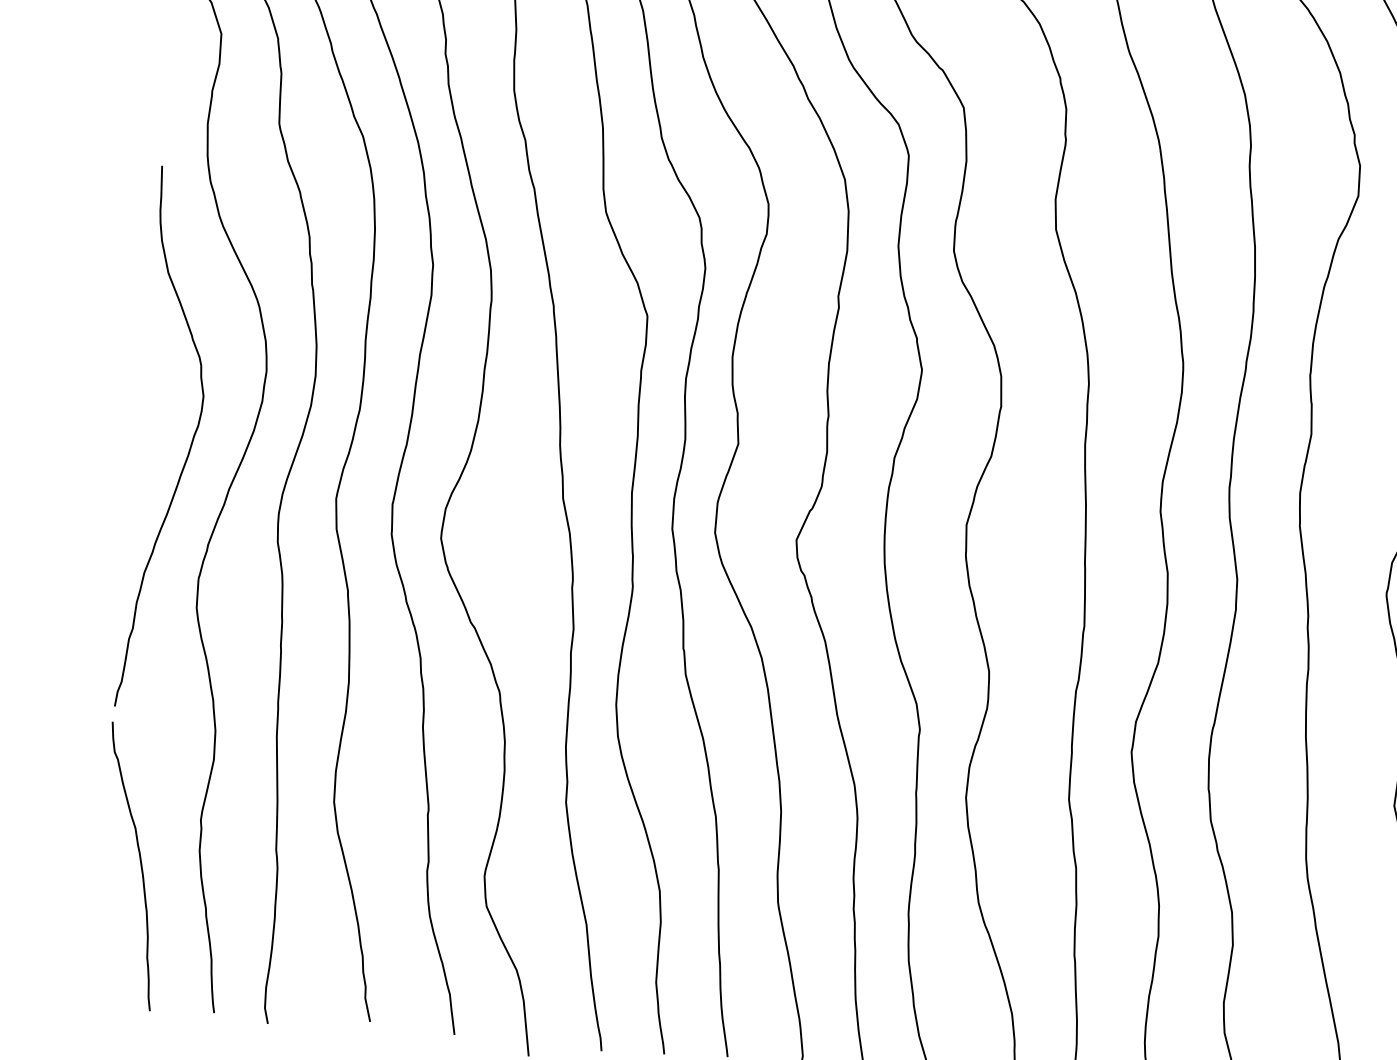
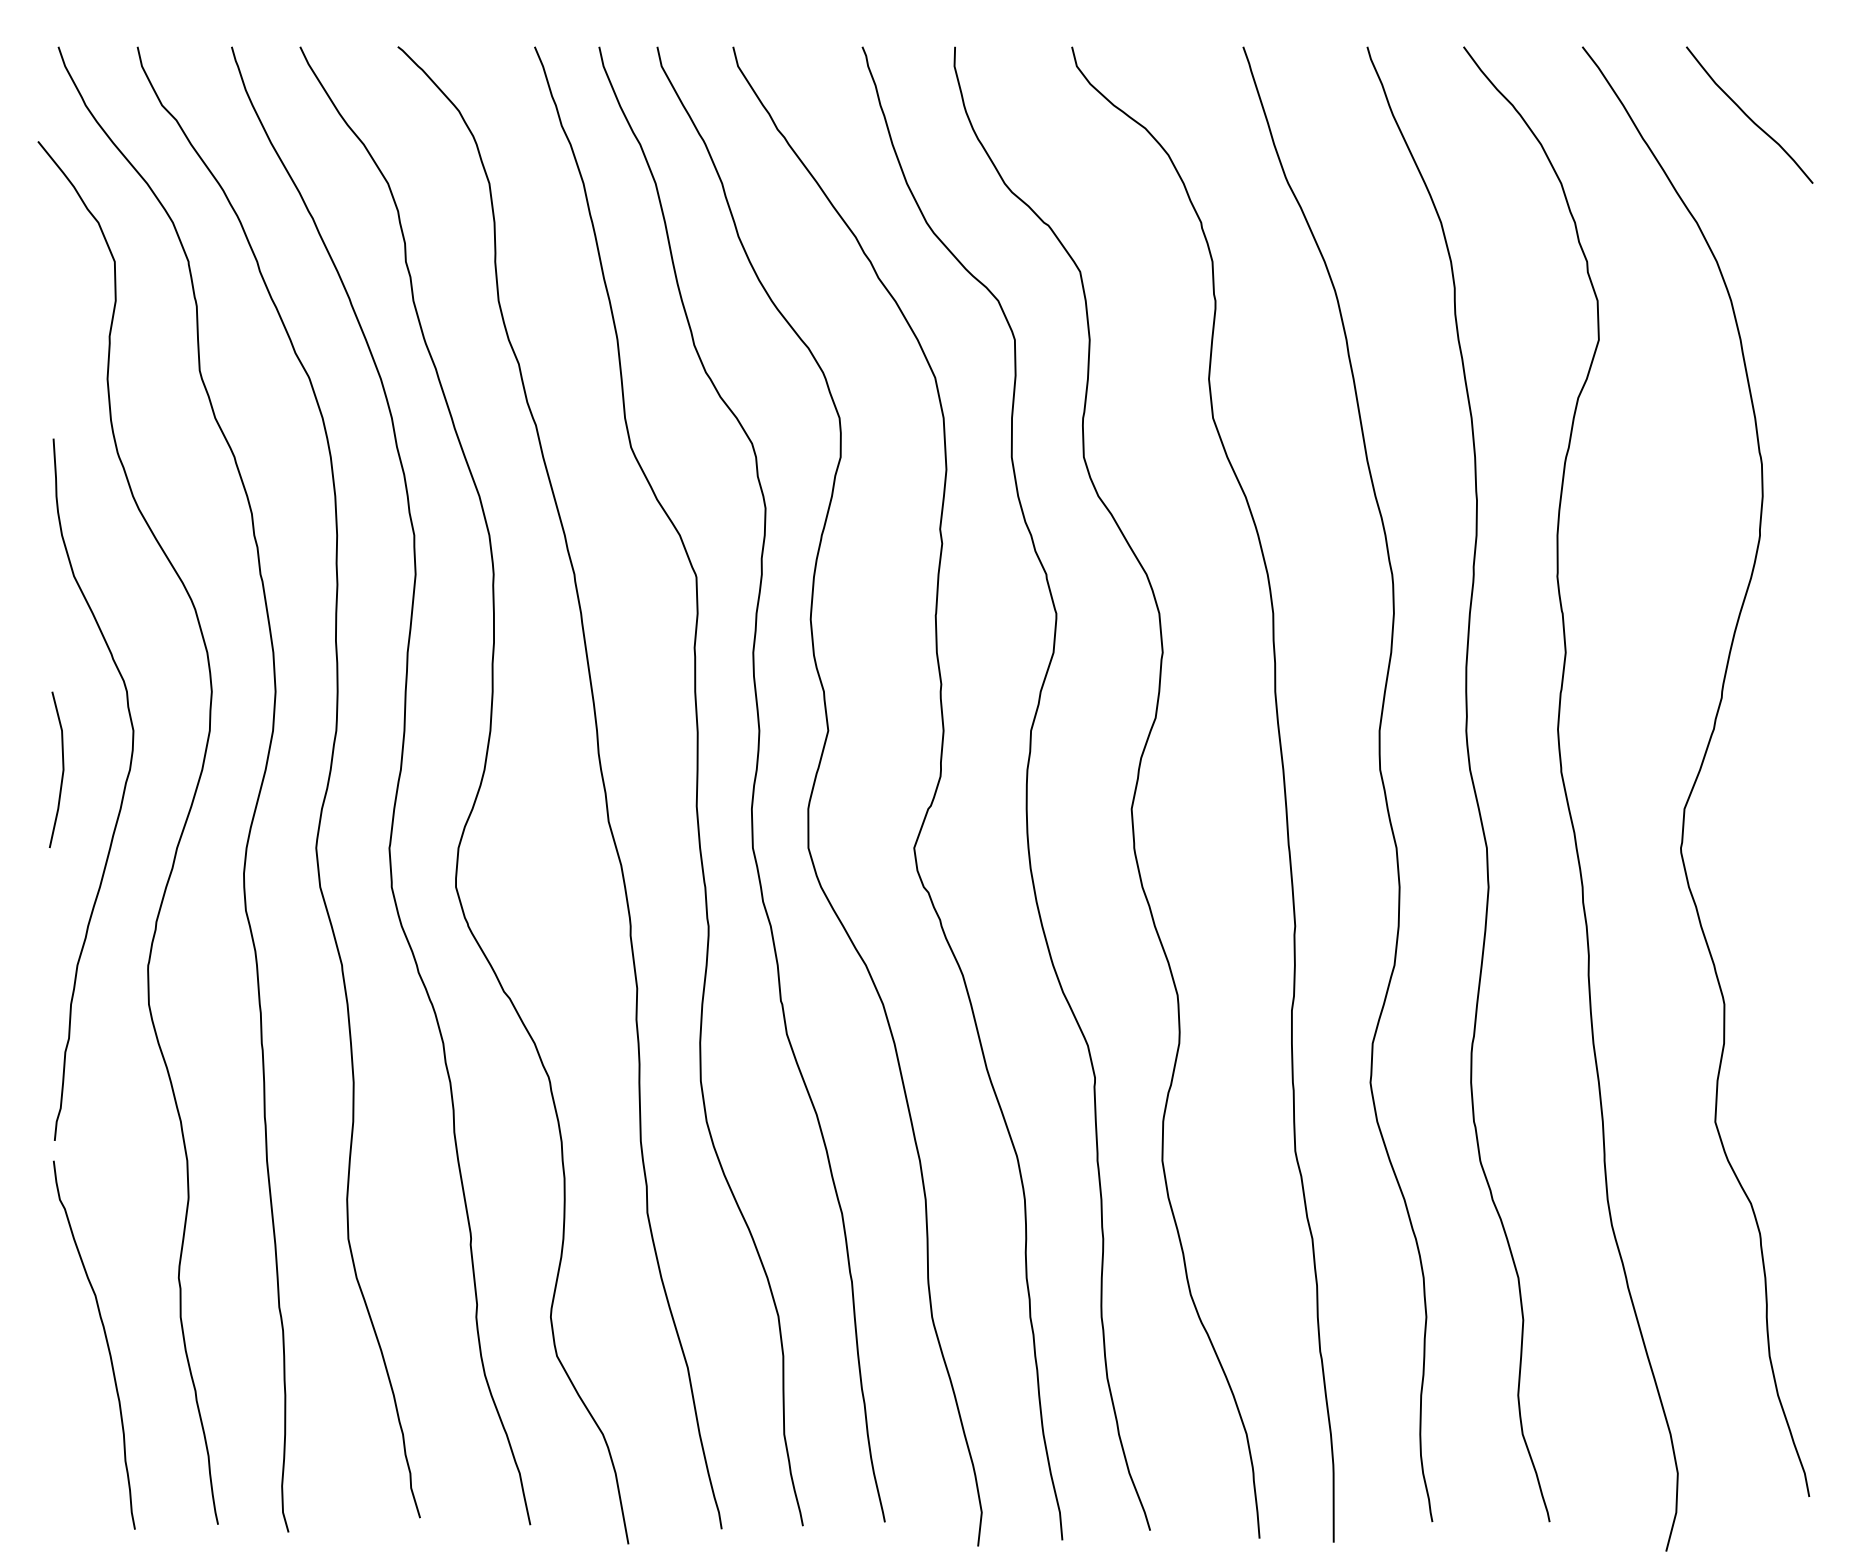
line: (146, 421) -> (62, 769), added

